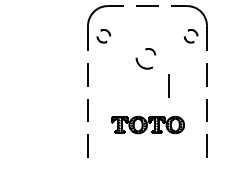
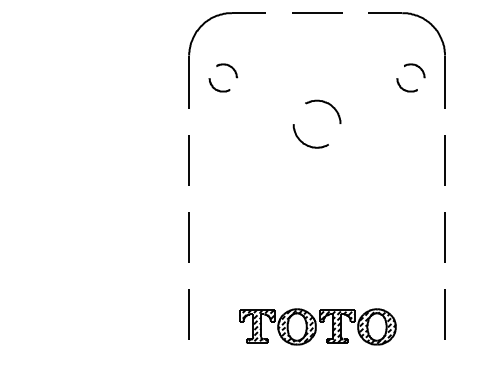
part: (150, 51) -> (323, 110), size x1.67
line: (168, 85) -> (362, 183), removed
part: (147, 124) -> (317, 325), moved

